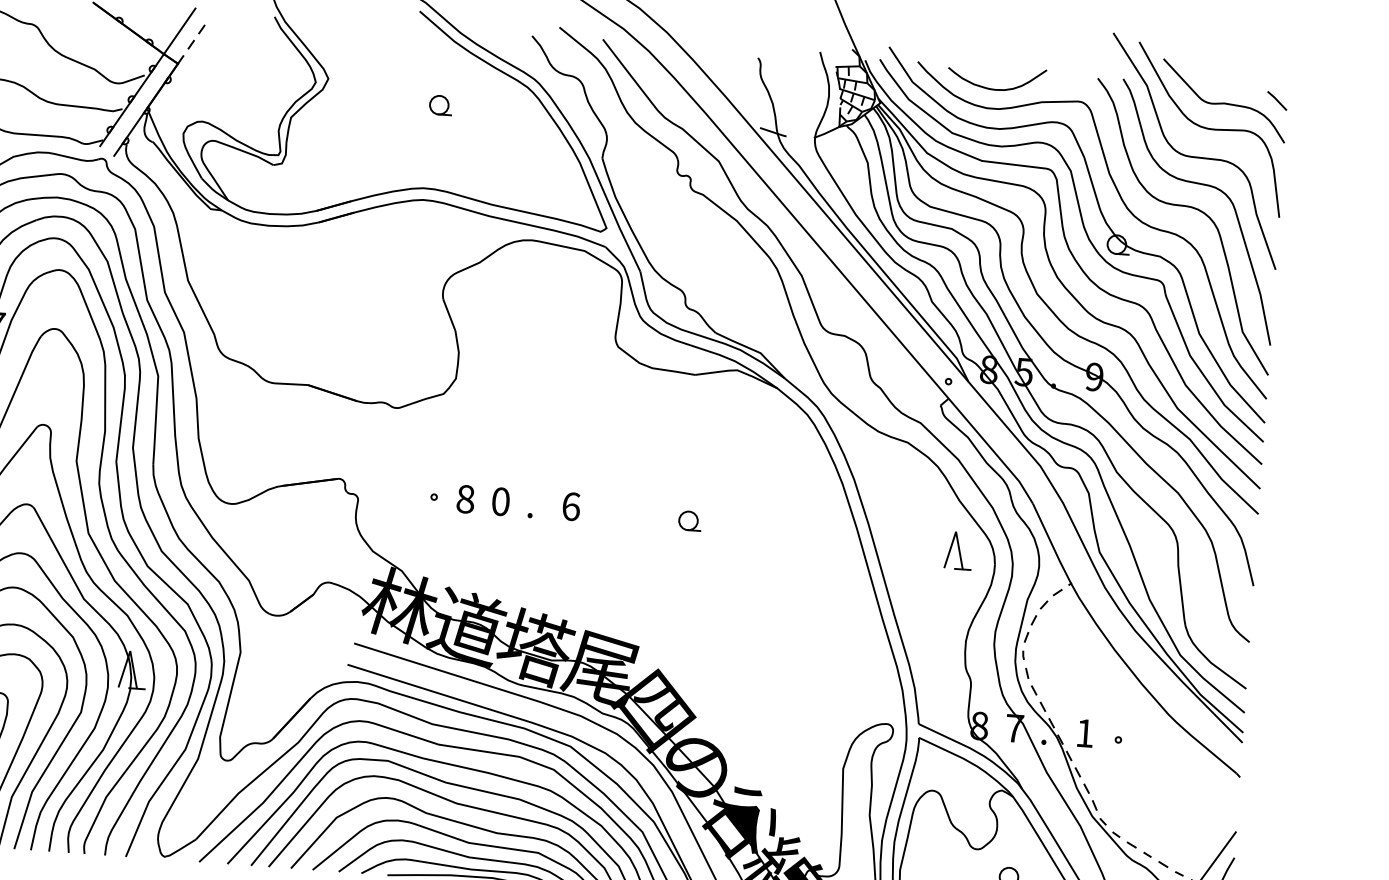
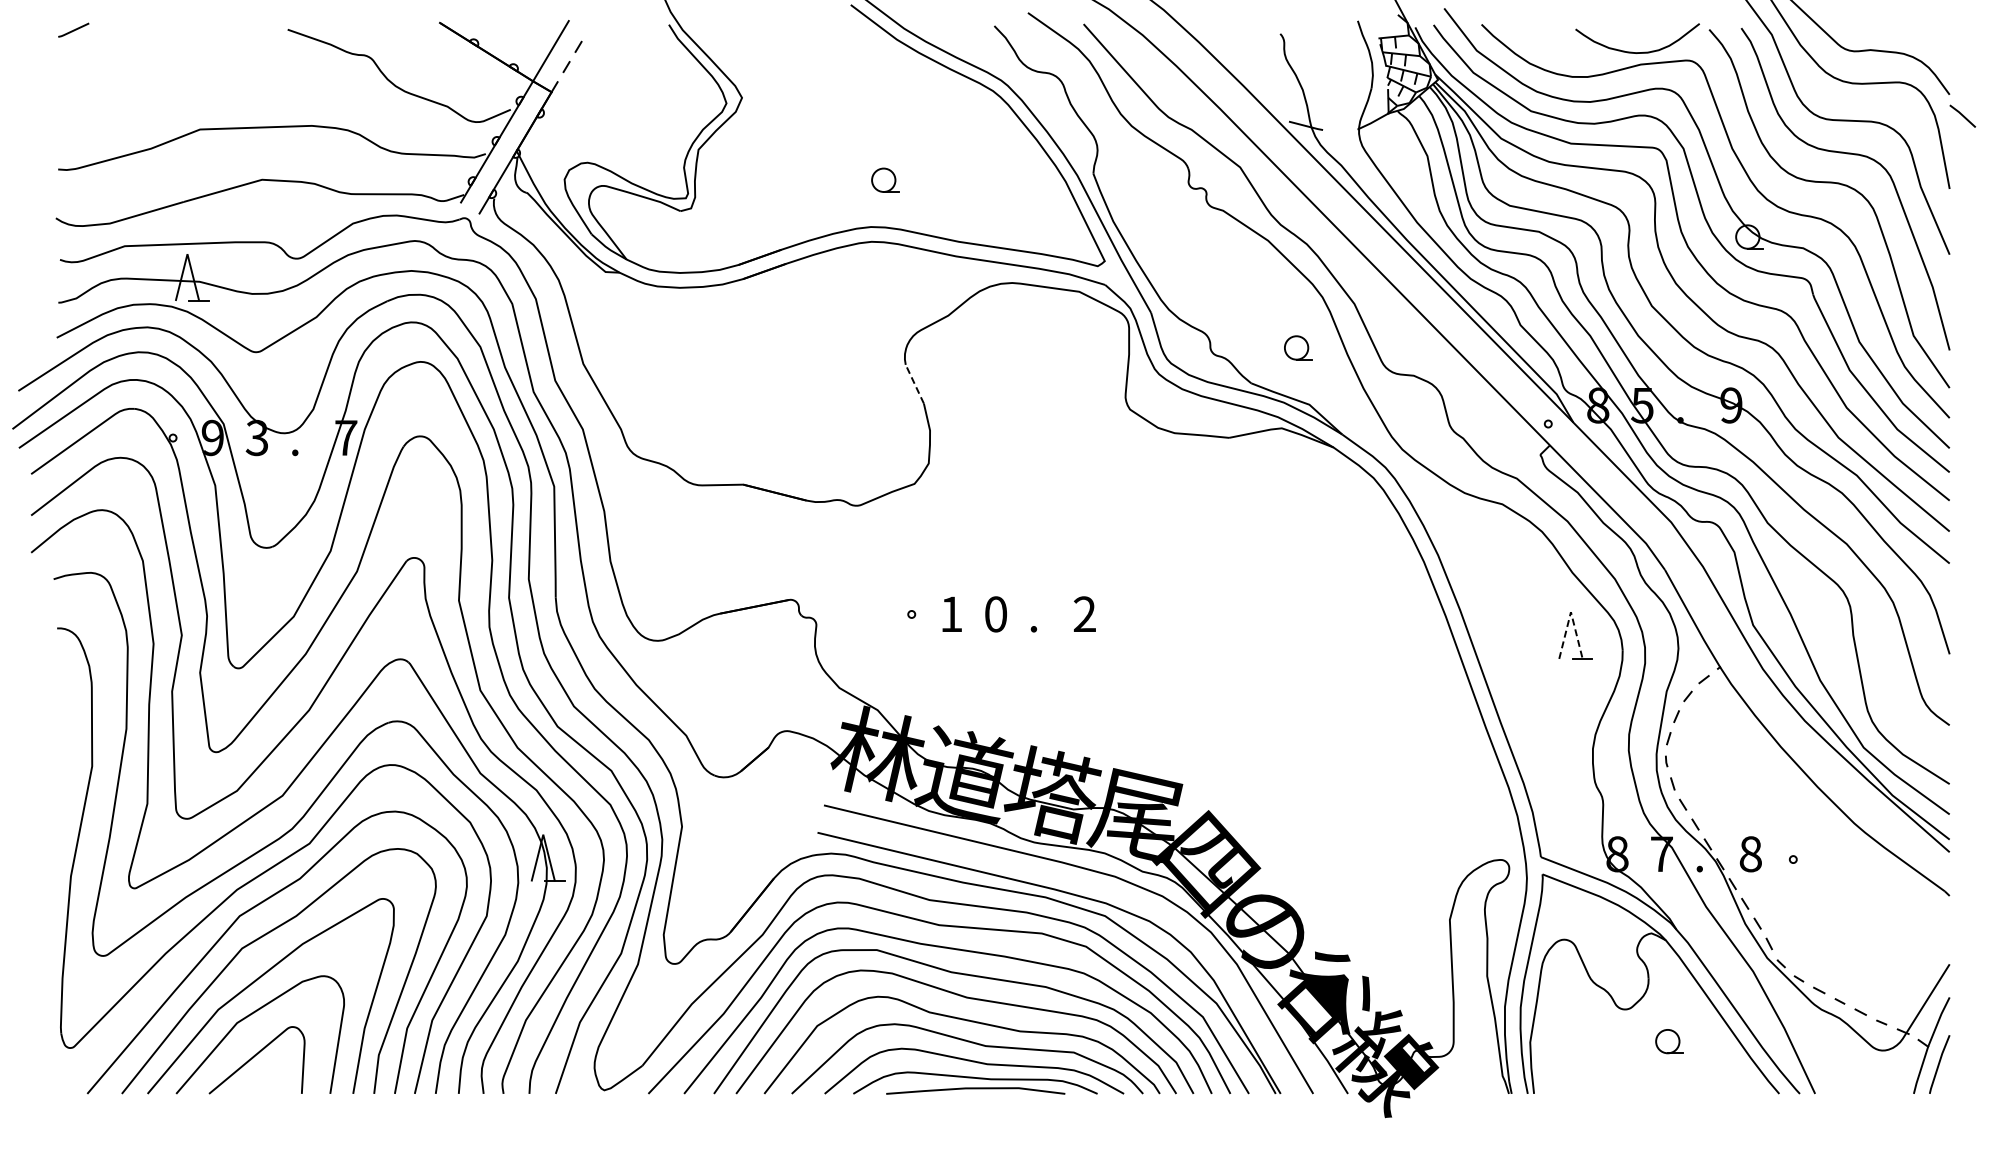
curve: (992, 88) -> (1632, 51), moved
line: (1277, 100) -> (1962, 115), moved
part: (440, 104) -> (885, 179), moved
line: (449, 314) -> (914, 383), solid -> dashed
text: (465, 499) -> (951, 614), 8 -> 1
text: (570, 506) -> (1084, 614), 6 -> 2
part: (690, 520) -> (1298, 347), moved
line: (955, 532) -> (1570, 612), solid -> dashed
text: (1084, 733) -> (1750, 854), 1 -> 8

